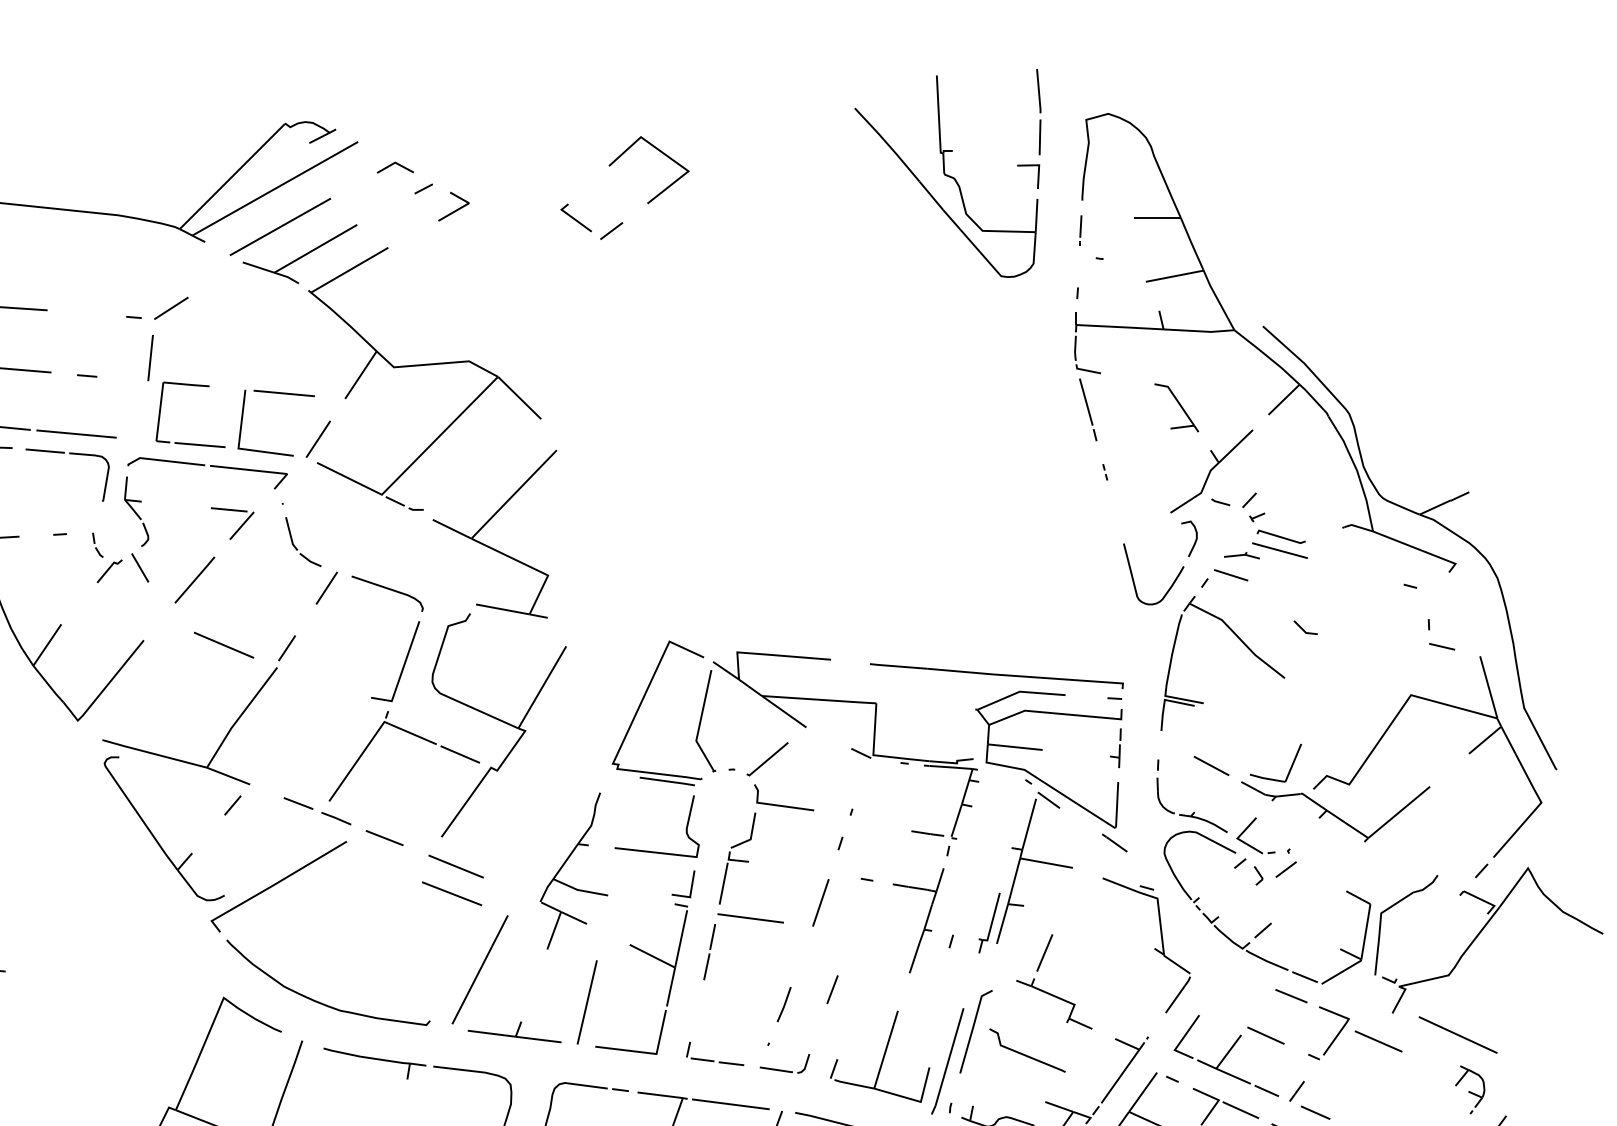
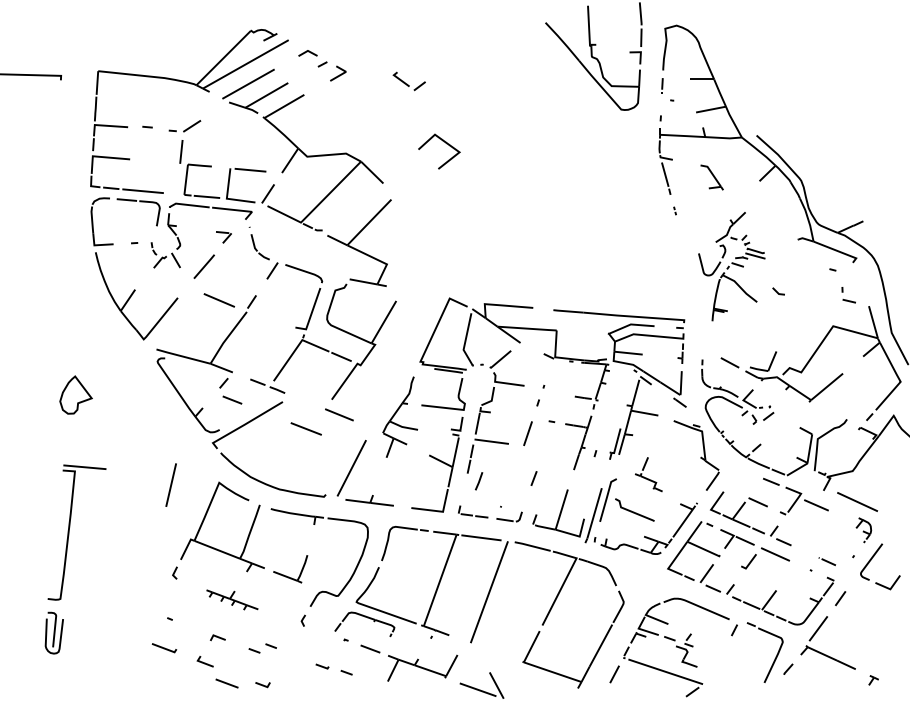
line: (663, 156) -> (446, 144), moved
line: (86, 374) -> (147, 126), moved
part: (232, 523) -> (223, 237), size x0.7
part: (1214, 579) -> (731, 266), size x0.7
line: (384, 836) -> (232, 399), moved
line: (450, 892) -> (305, 428), moved
part: (1053, 981) -> (648, 474), size x0.7
line: (585, 1001) -> (170, 484), moved
line: (785, 1005) -> (479, 481), moved

